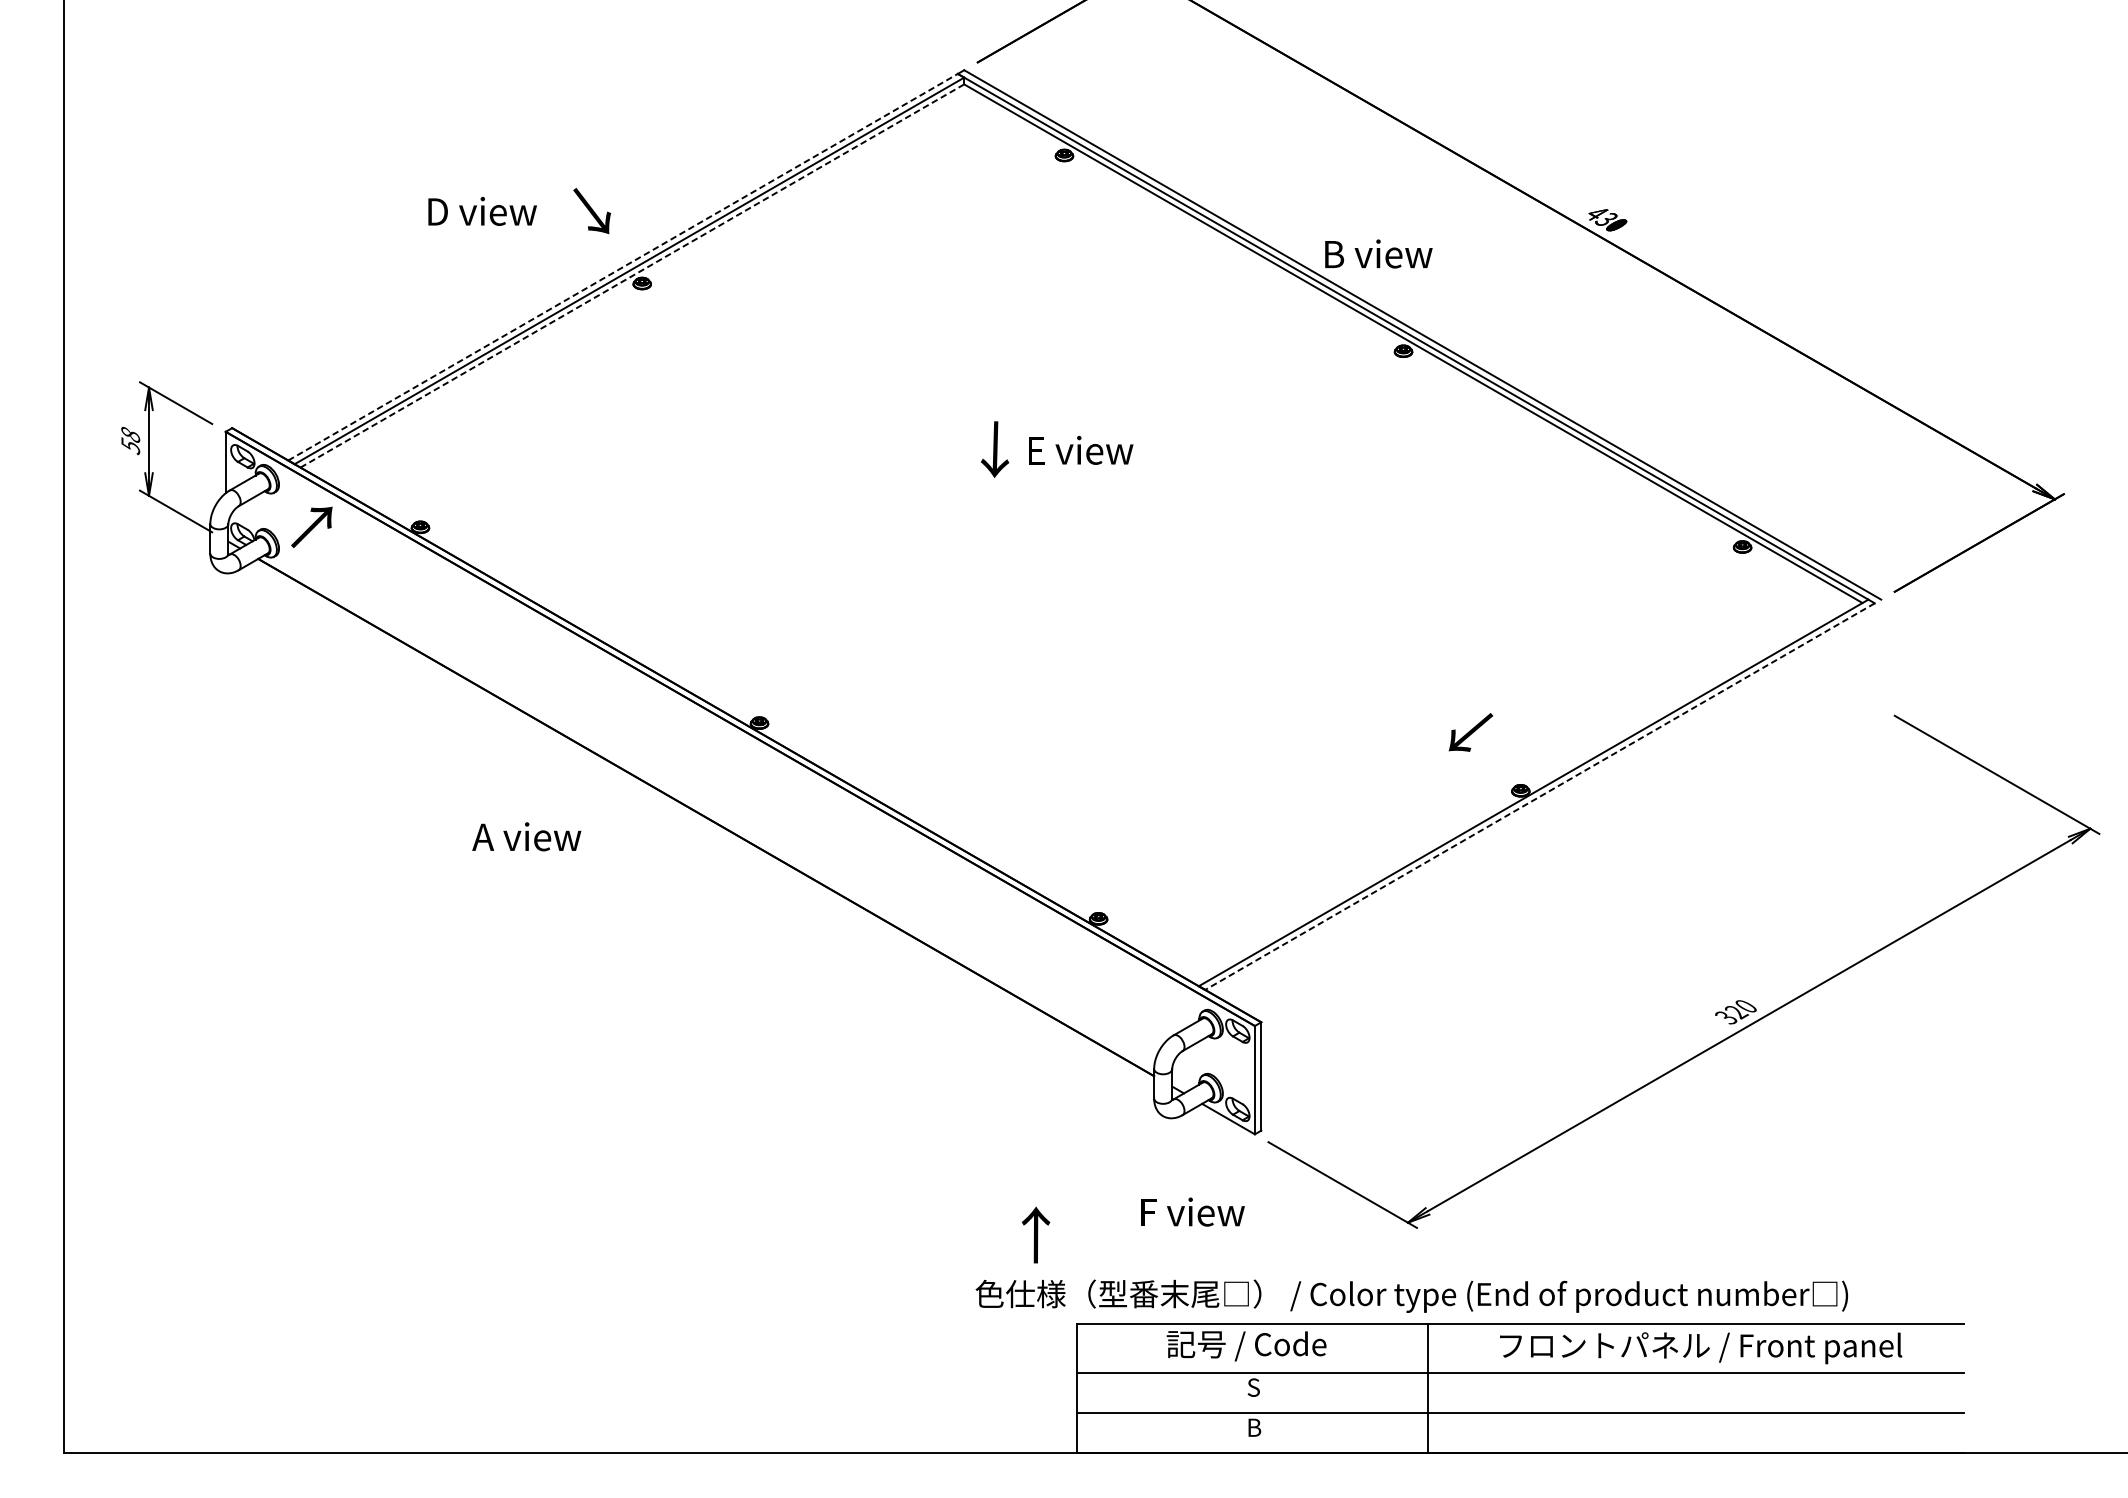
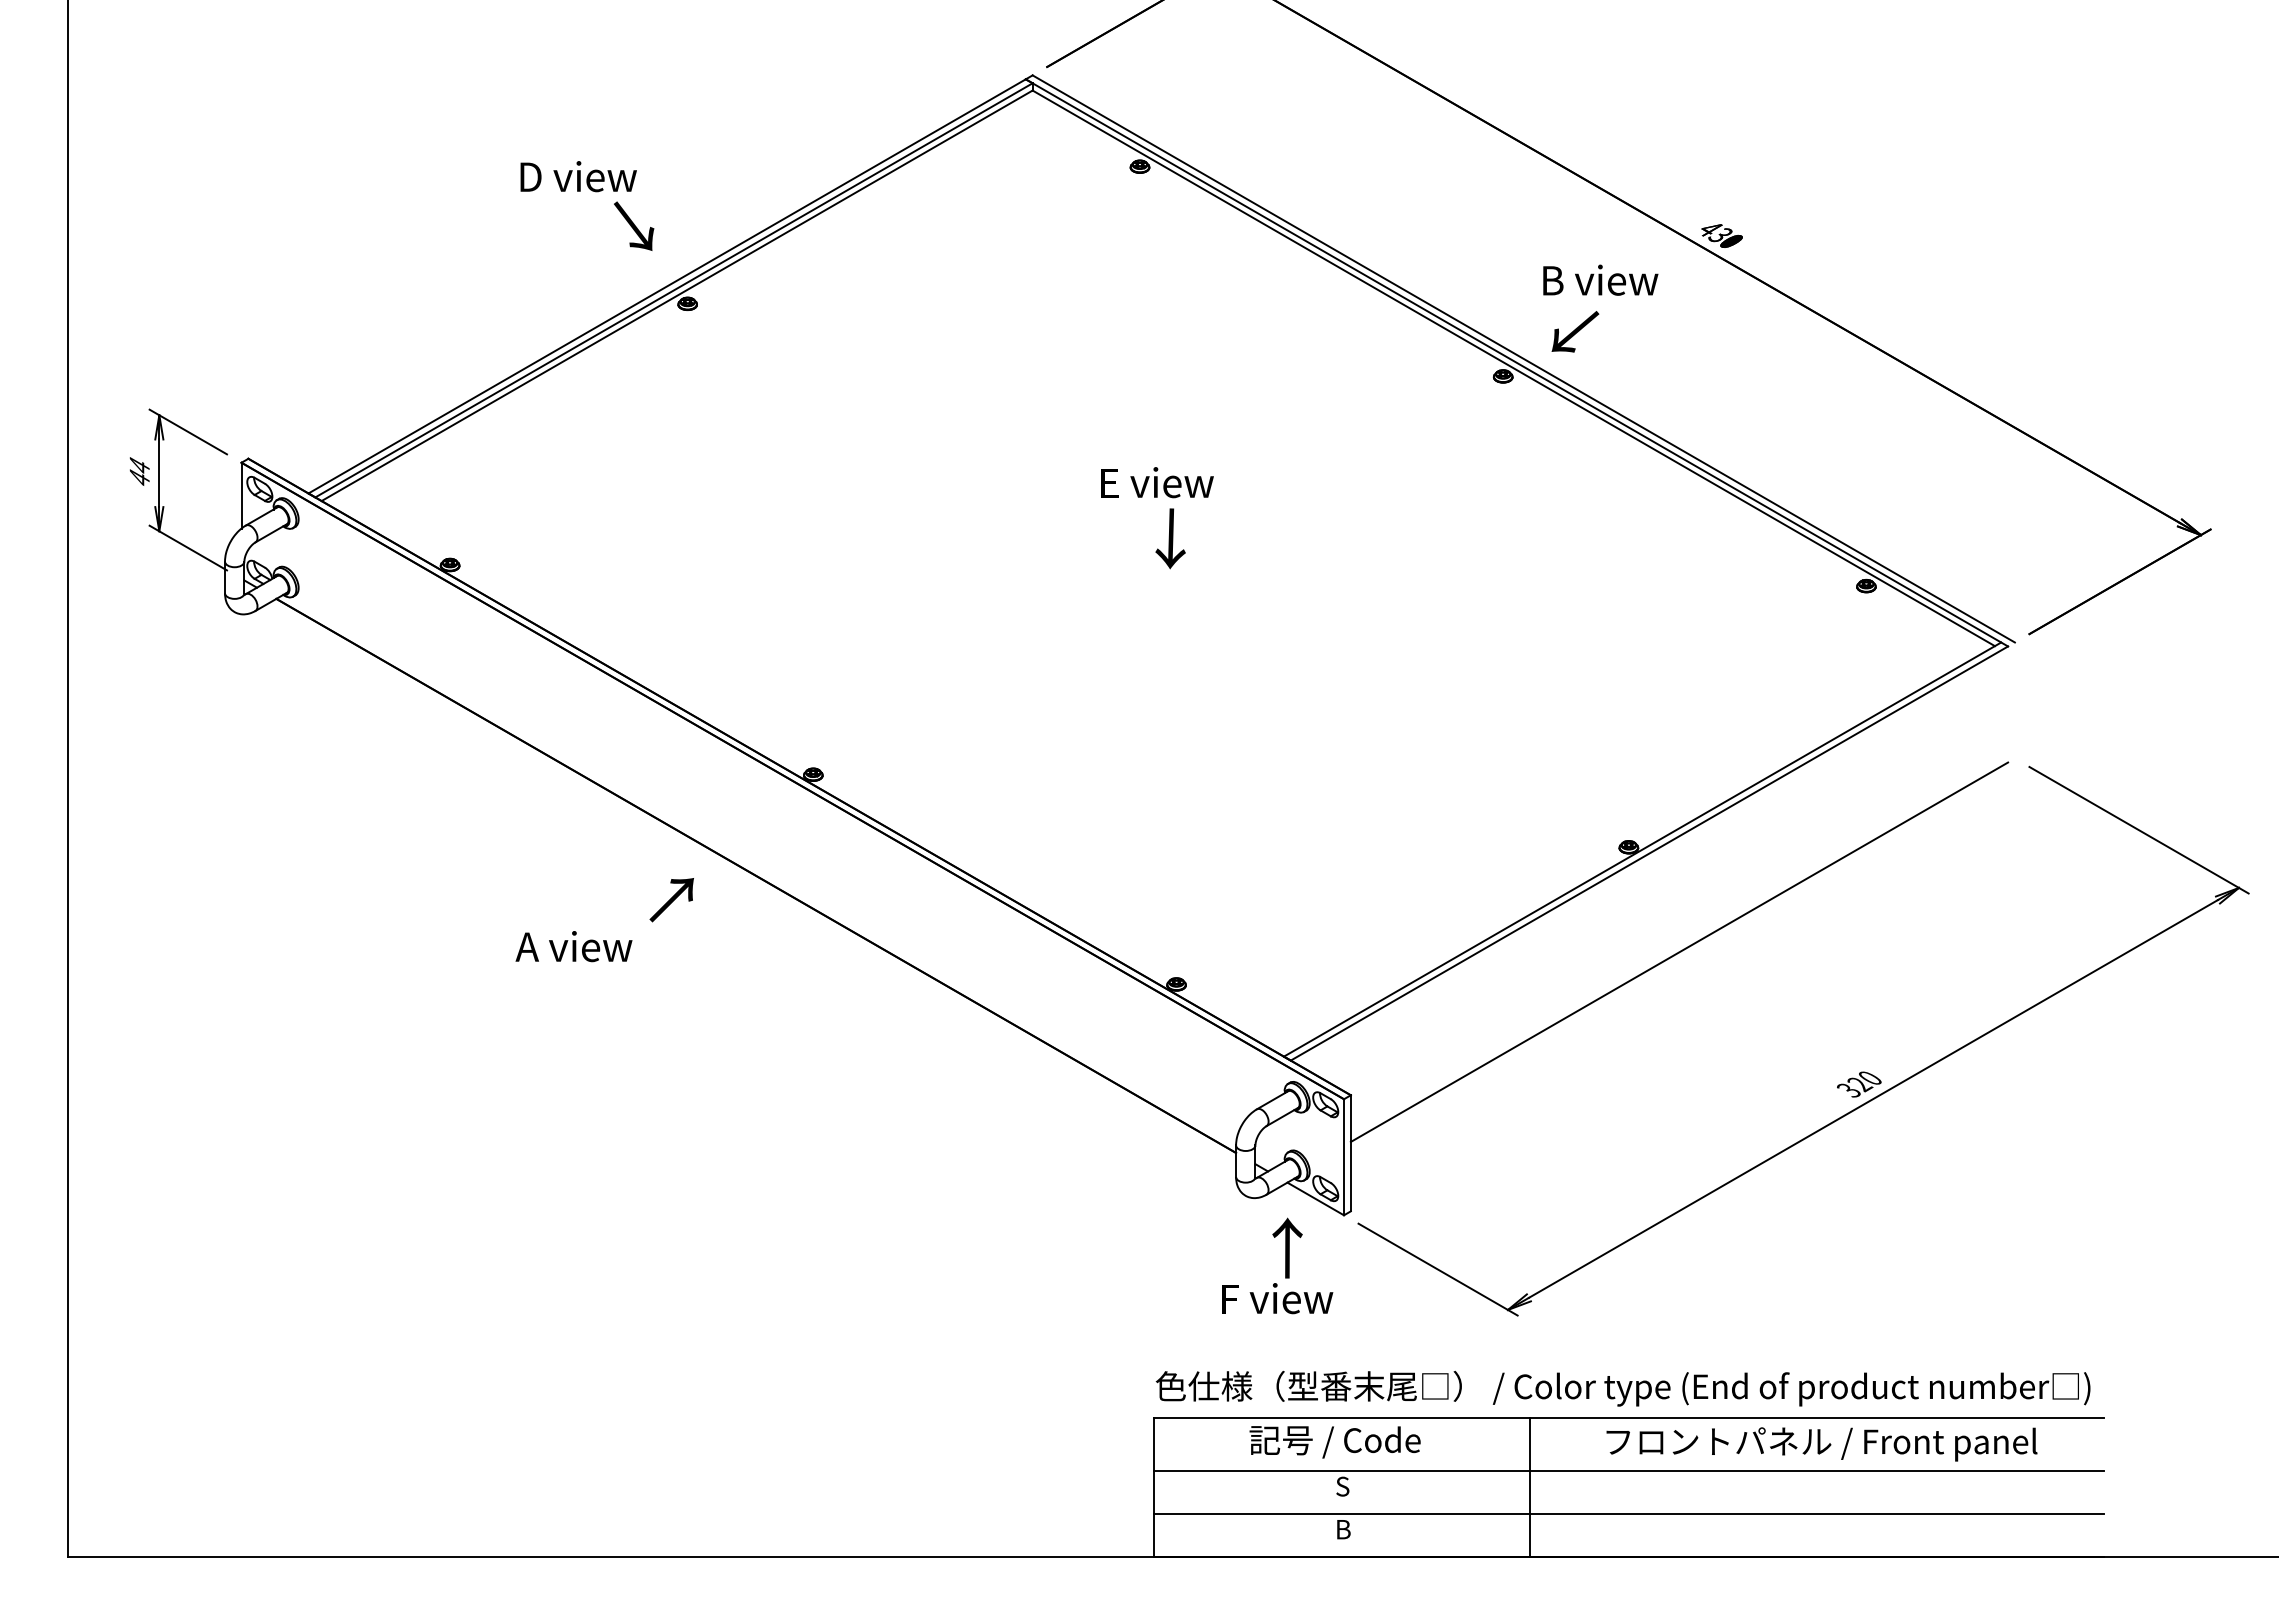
text: (482, 211) -> (578, 176), moved
text: (1378, 253) -> (1600, 279), moved
line: (623, 267) -> (667, 286), dashed -> solid
line: (632, 275) -> (677, 295), dashed -> solid
text: (130, 440) -> (139, 472), 58 -> 44
text: (994, 449) -> (1170, 538), moved
text: (311, 527) -> (671, 900), moved
text: (1471, 732) -> (1575, 331), moved
line: (1540, 796) -> (1649, 853), dashed -> solid
text: (526, 836) -> (573, 946), moved
line: (1568, 888) -> (1679, 951), added
text: (1035, 1234) -> (1287, 1247), moved
text: (1411, 1296) -> (1622, 1388), moved

